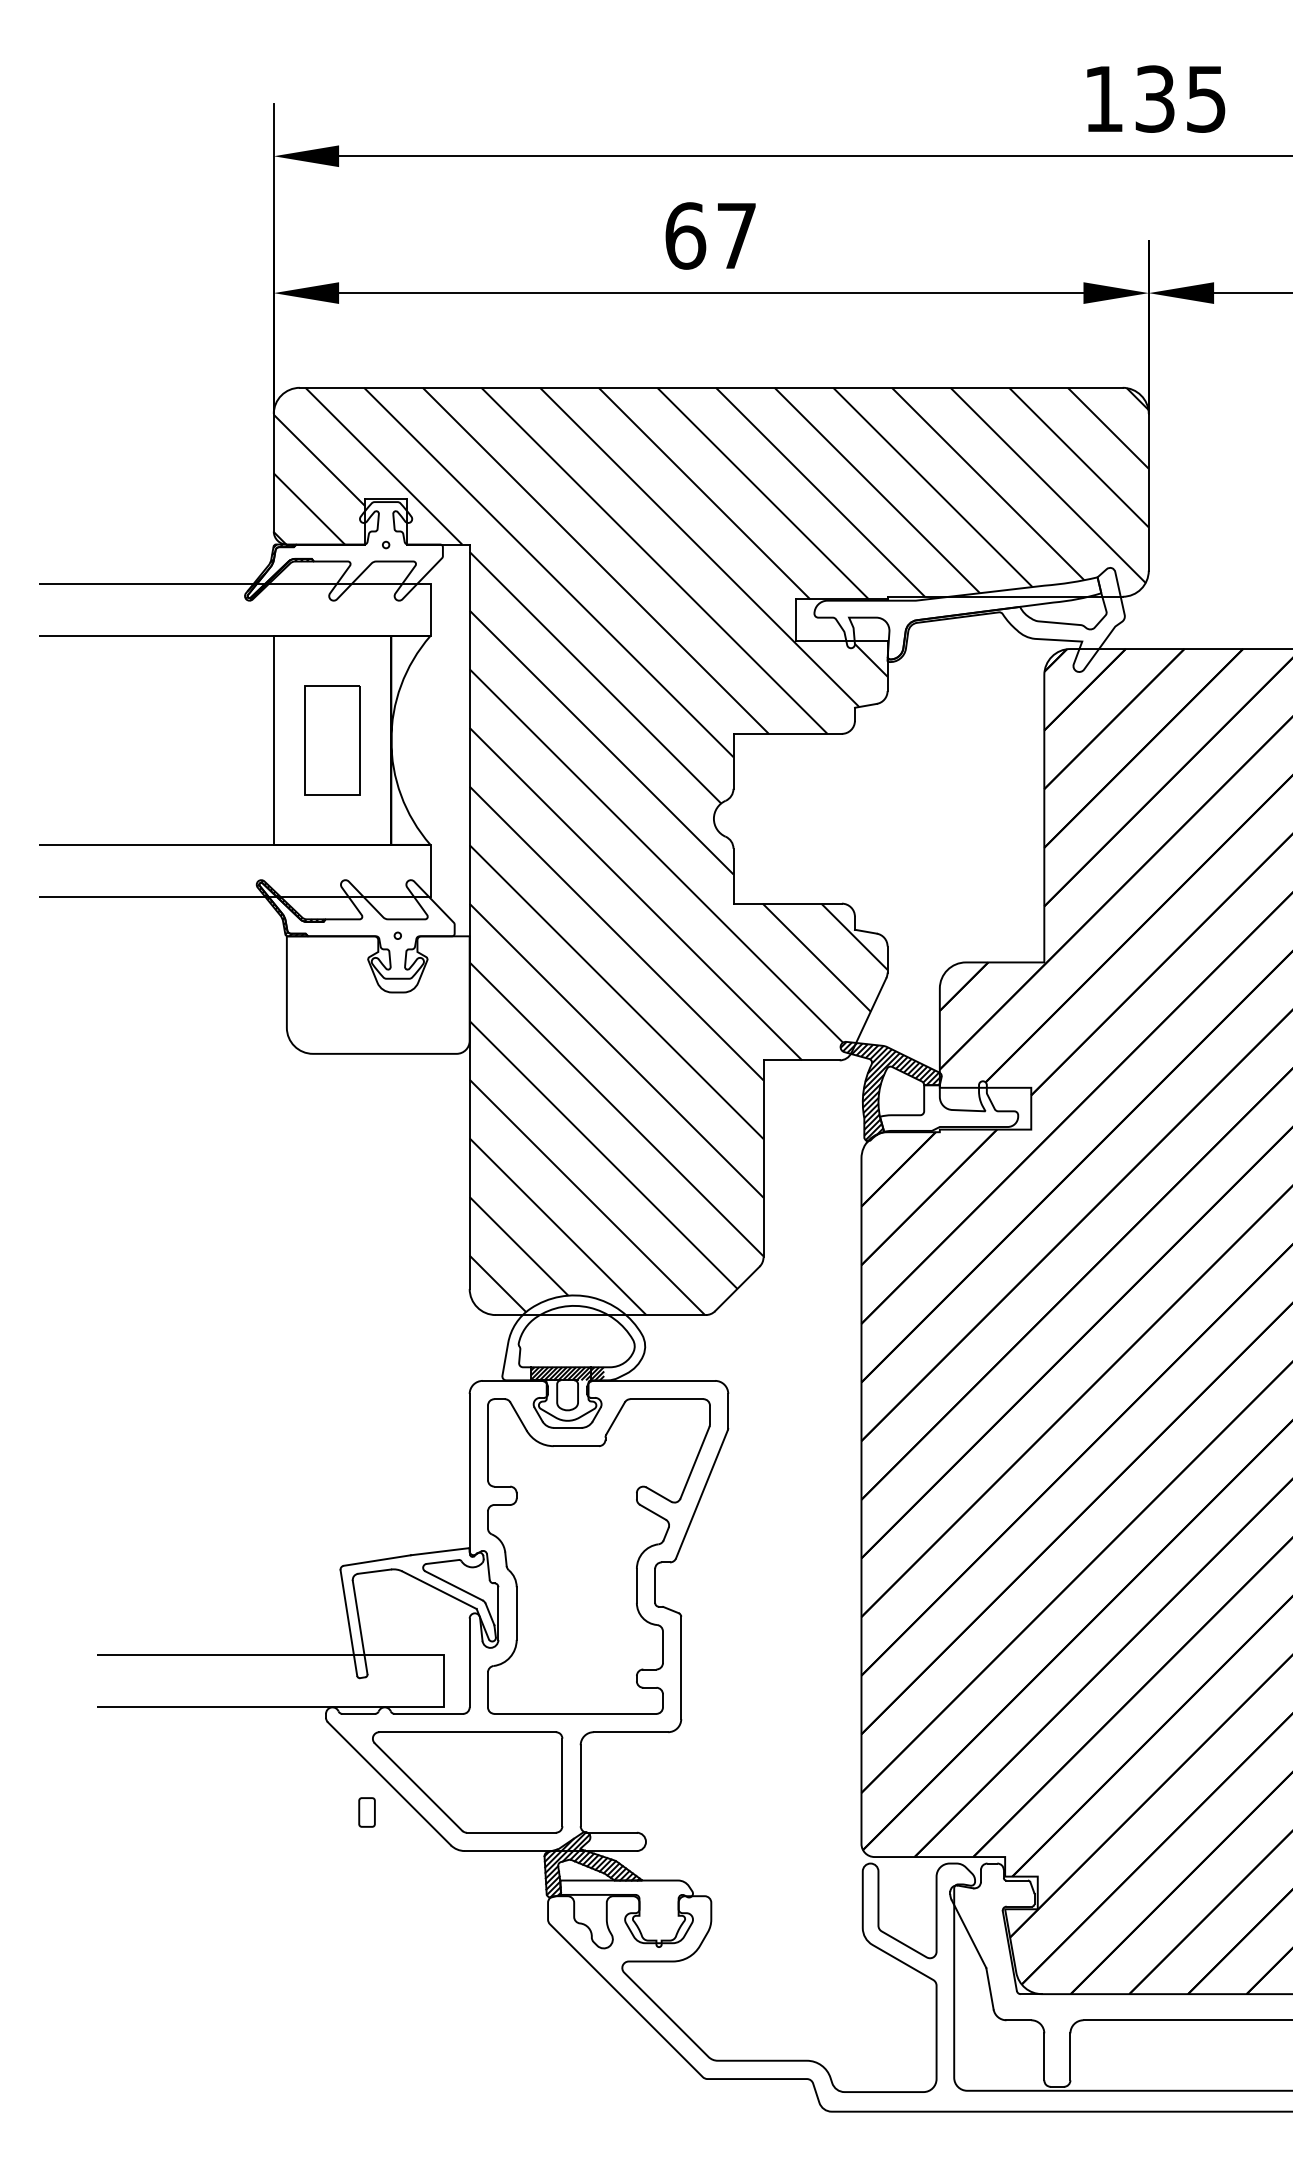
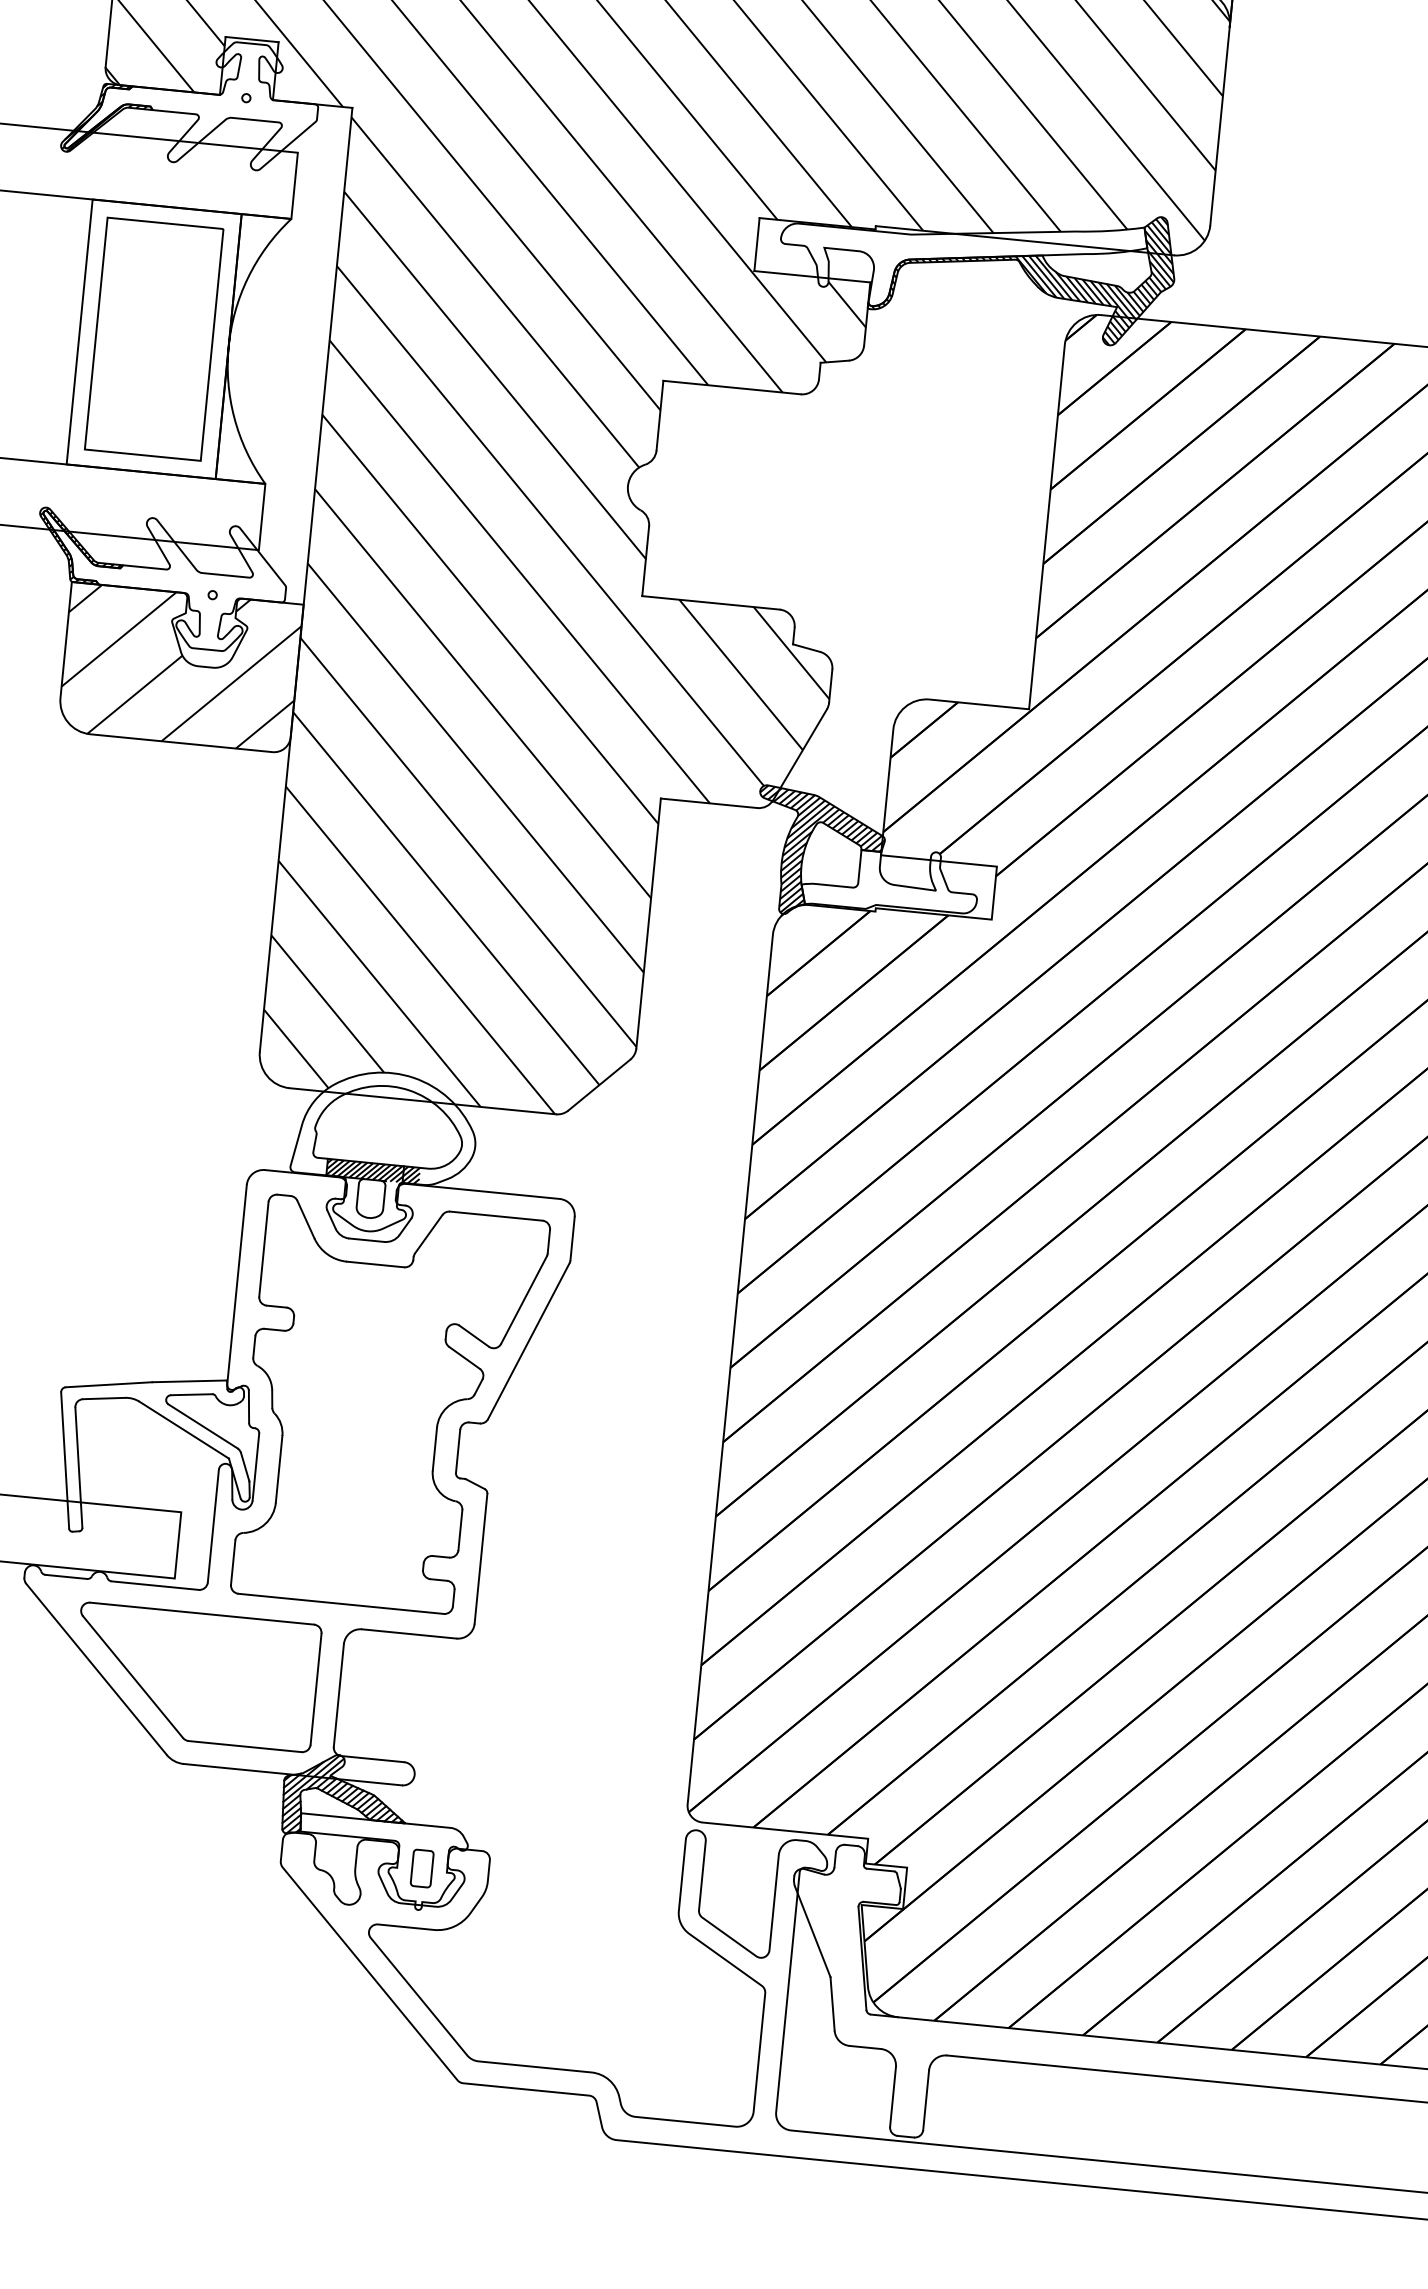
hatch: (1007, 619) -> (1025, 269), added
part: (332, 740) -> (154, 339), size x1.67
hatch: (377, 994) -> (179, 667), added
part: (366, 1812) -> (421, 1868), moved

